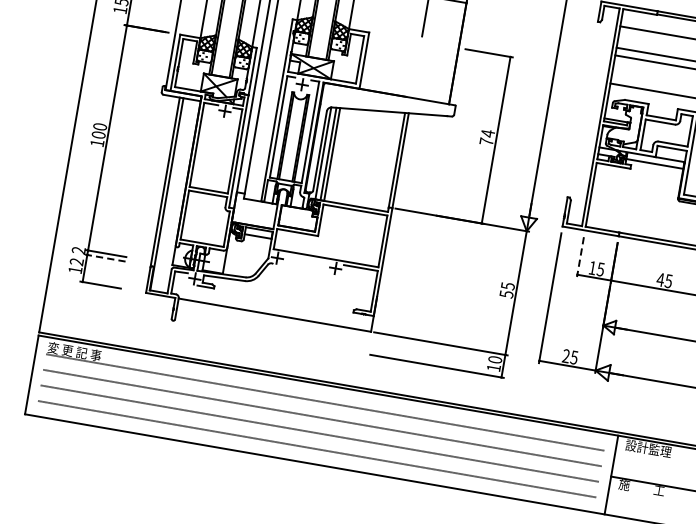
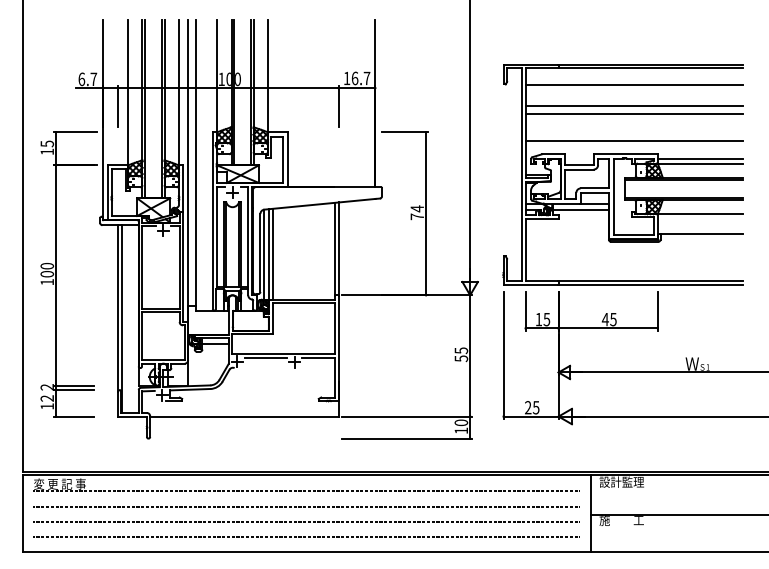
line: (580, 257) -> (525, 311), dashed -> solid
line: (104, 258) -> (73, 390), dashed -> solid
line: (306, 258) -> (265, 357), added

